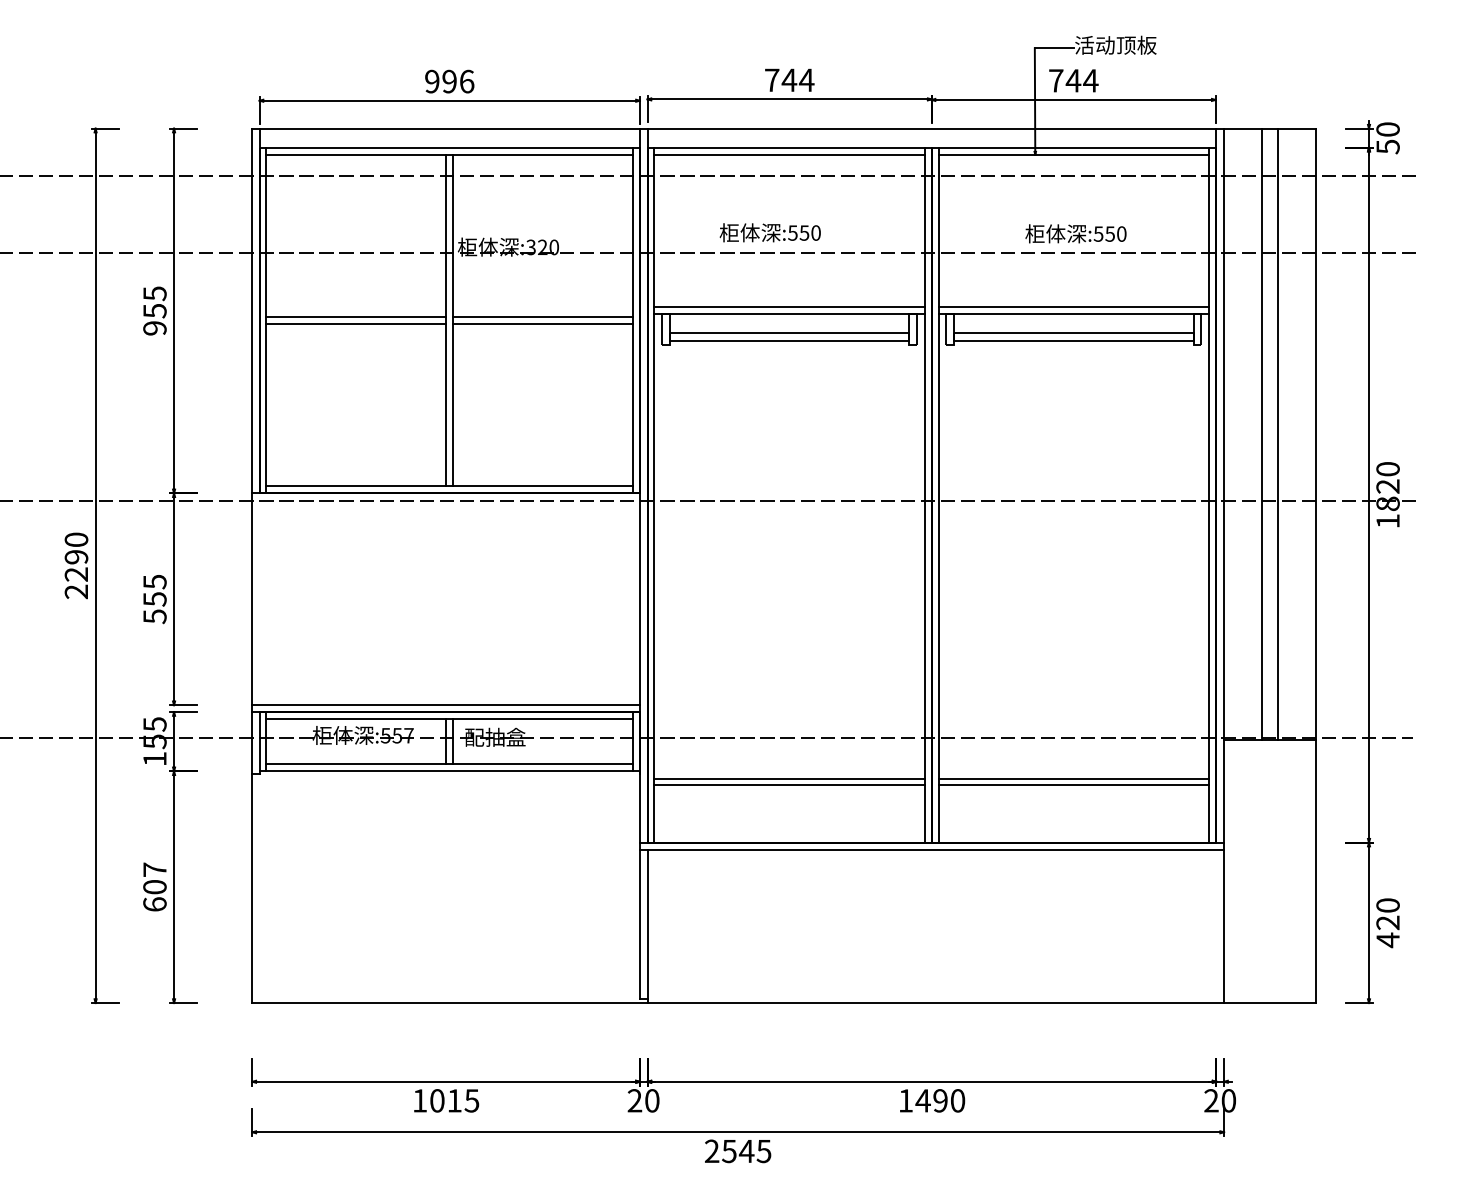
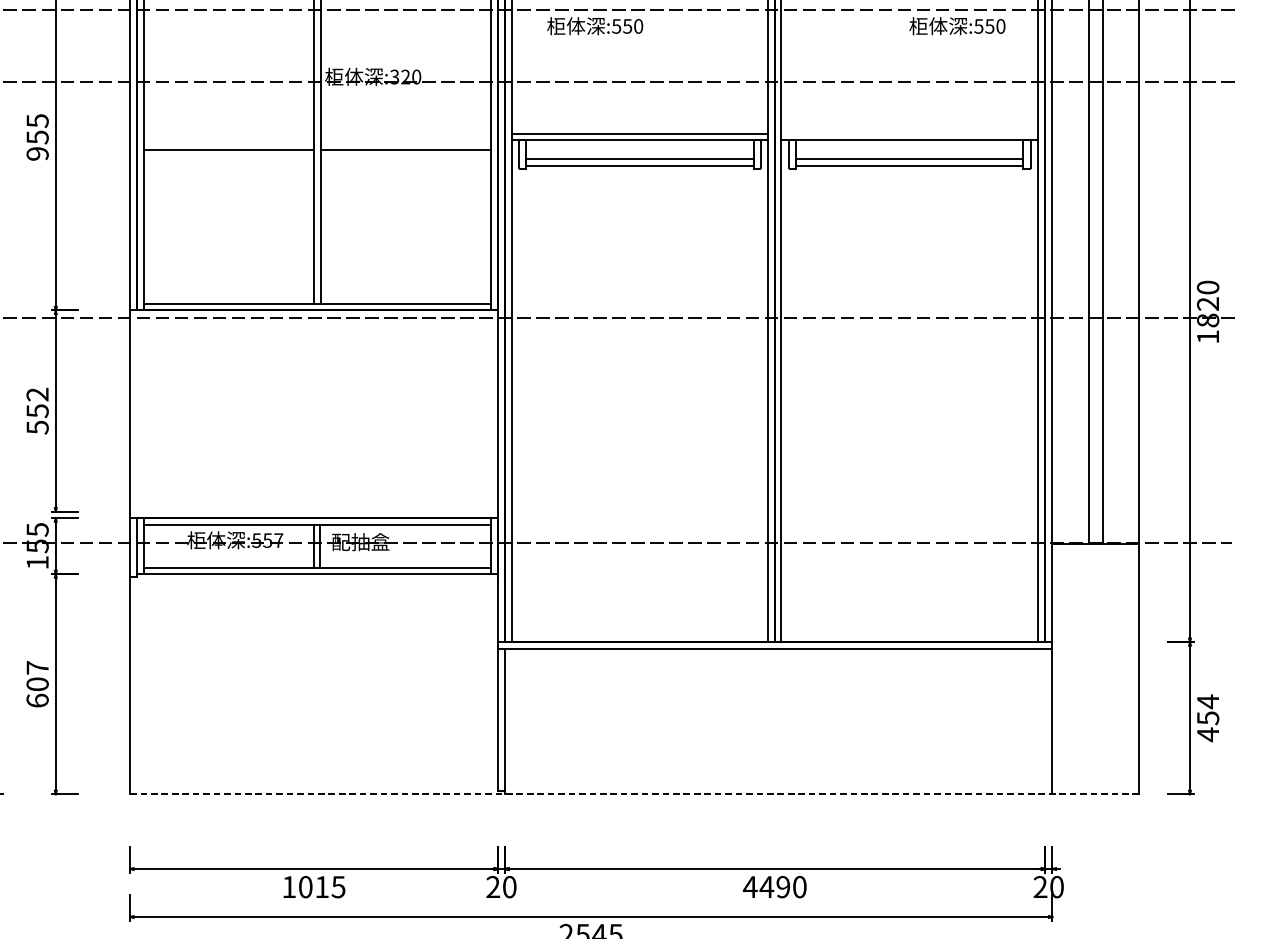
text: (769, 232) -> (594, 25), moved
text: (1075, 233) -> (956, 25), moved
line: (1073, 307) -> (909, 134), removed
line: (356, 317) -> (228, 143), removed
line: (543, 317) -> (406, 143), removed
text: (154, 581) -> (37, 394), 555 -> 552
line: (445, 705) -> (313, 511), removed
line: (789, 778) -> (639, 581), removed
line: (1073, 778) -> (909, 581), removed
line: (789, 785) -> (639, 587), removed
line: (1073, 785) -> (909, 587), removed
text: (1387, 913) -> (1207, 709), 420 -> 454
line: (784, 1003) -> (635, 794), solid -> dashed
text: (905, 1100) -> (750, 886), 1490 -> 4490

